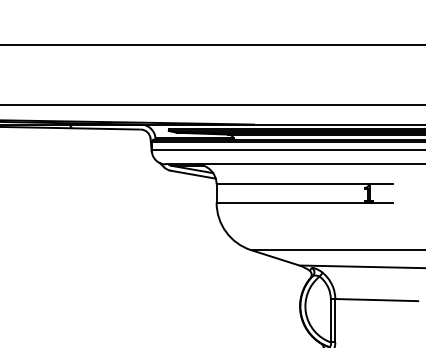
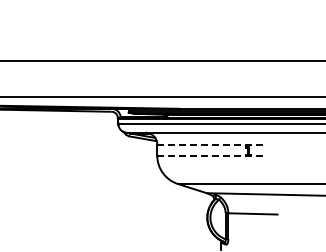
line: (305, 184) -> (210, 144), solid -> dashed
line: (305, 202) -> (210, 155), solid -> dashed

